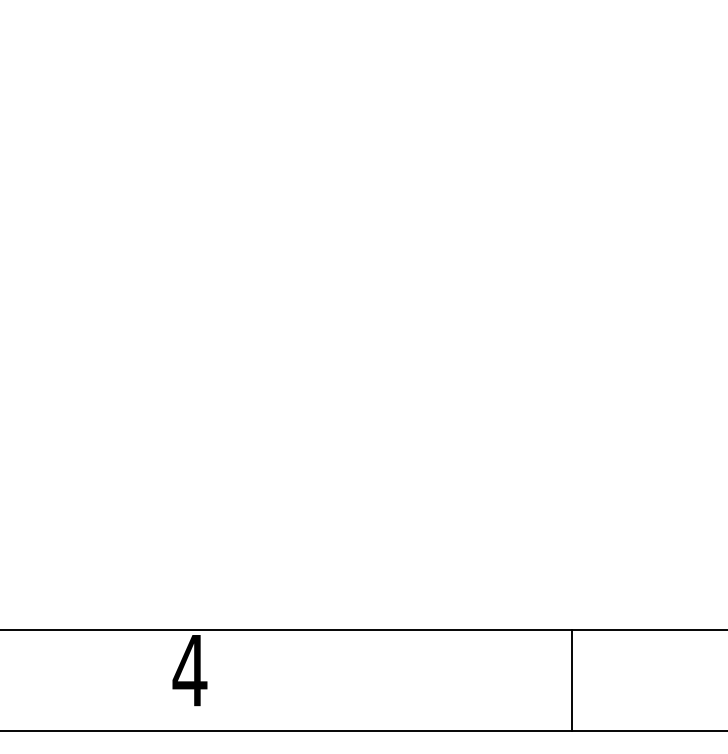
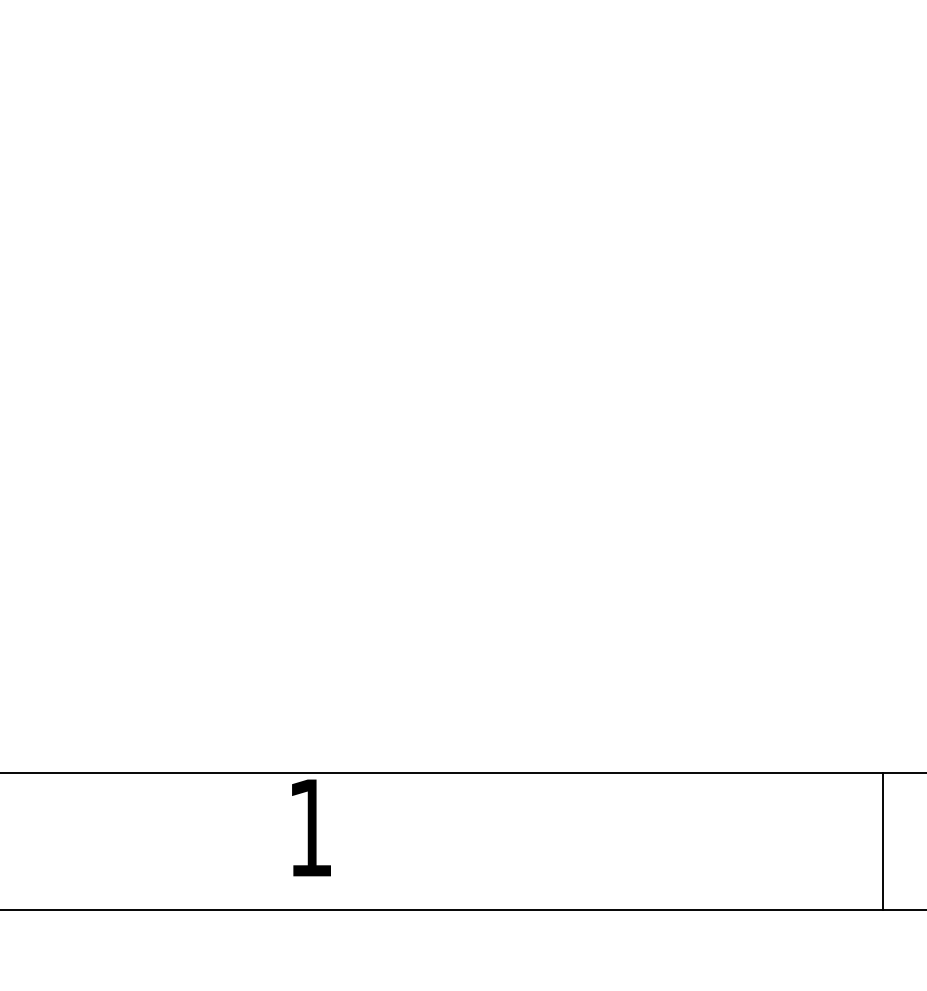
text: (189, 670) -> (309, 827), 4 -> 1
line: (571, 680) -> (882, 841), moved

